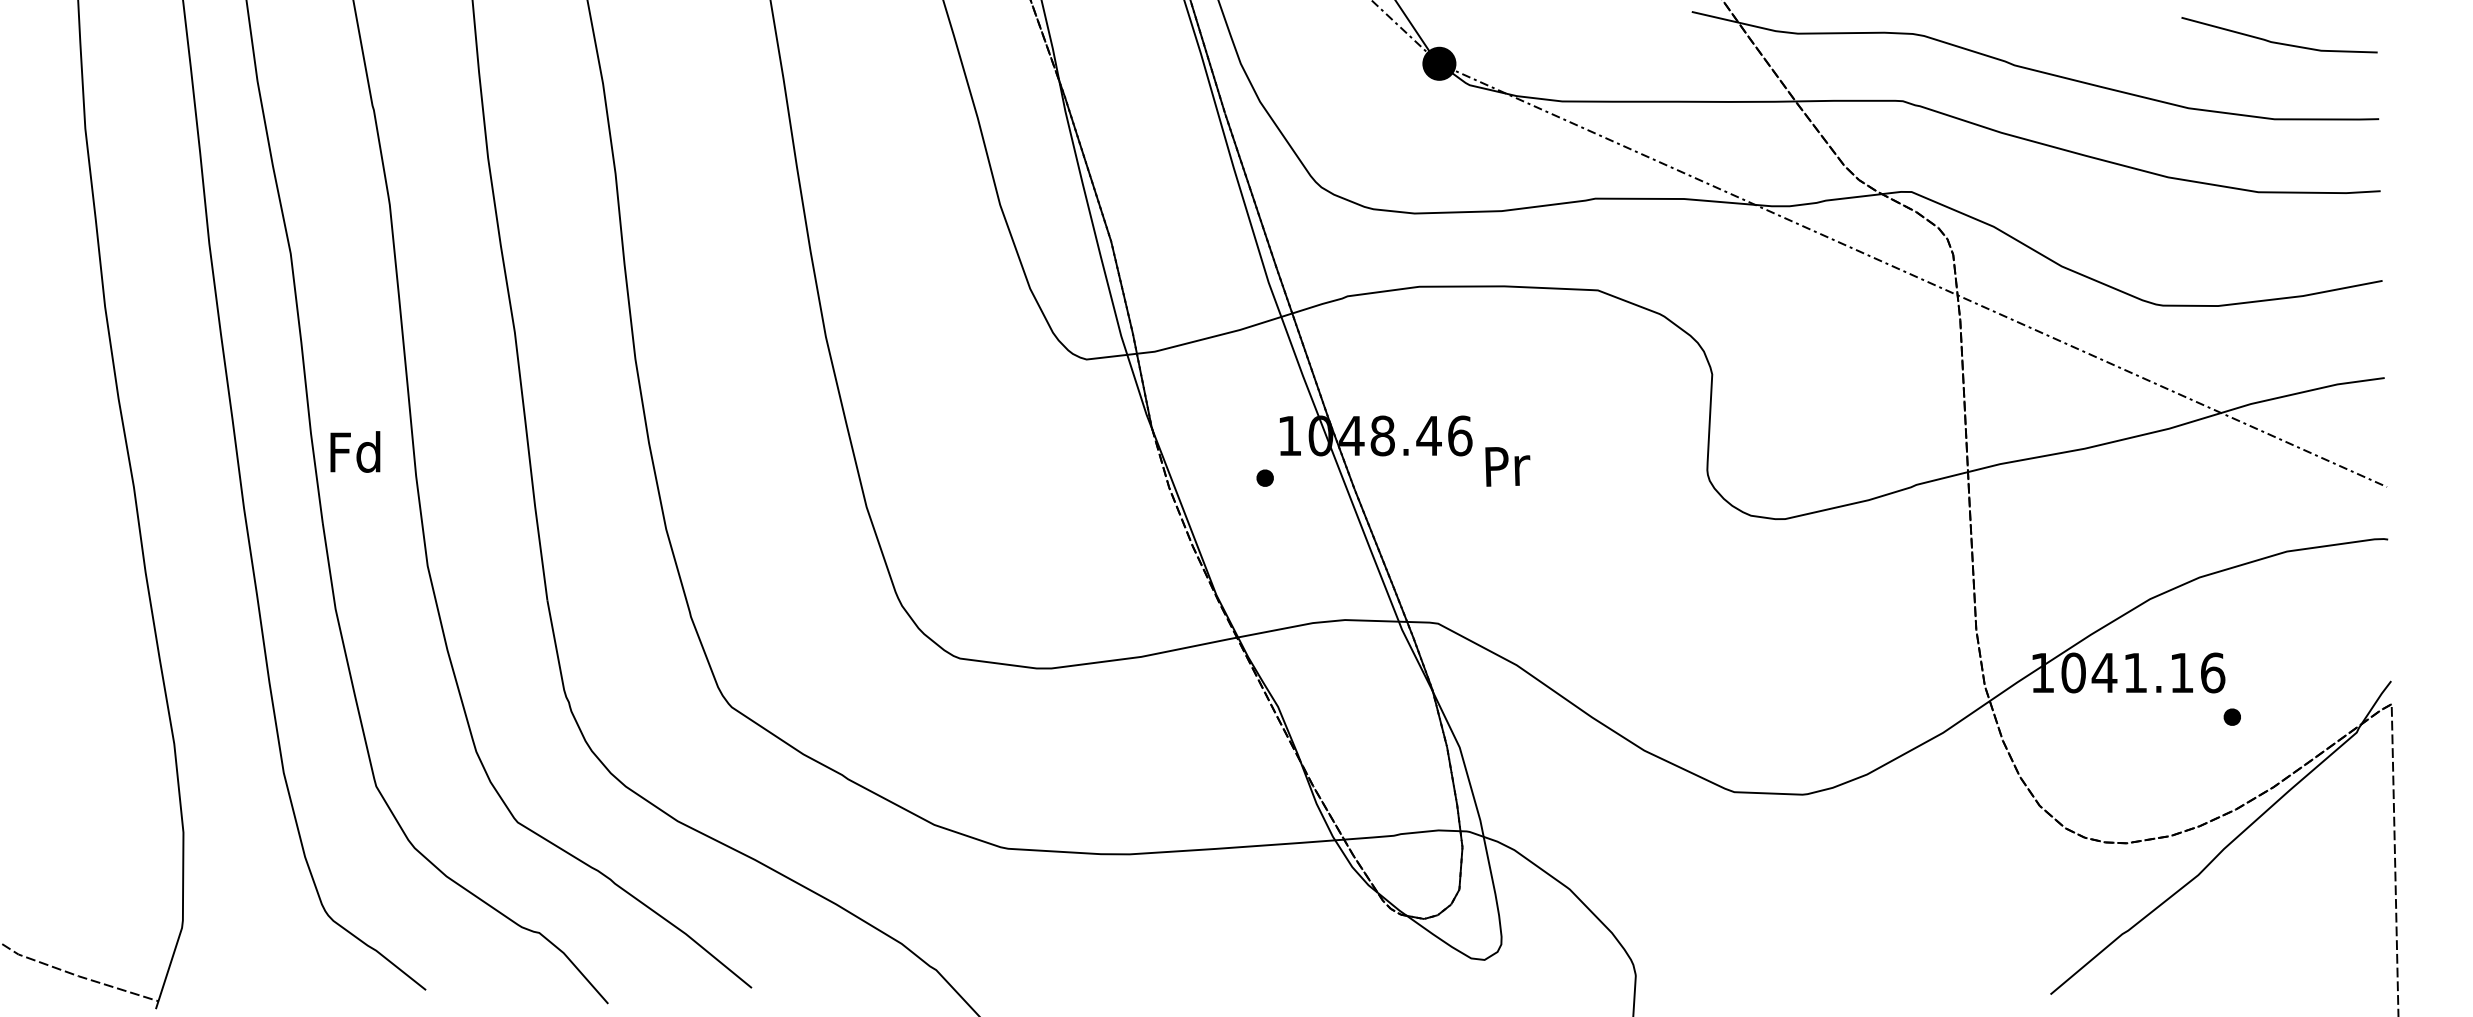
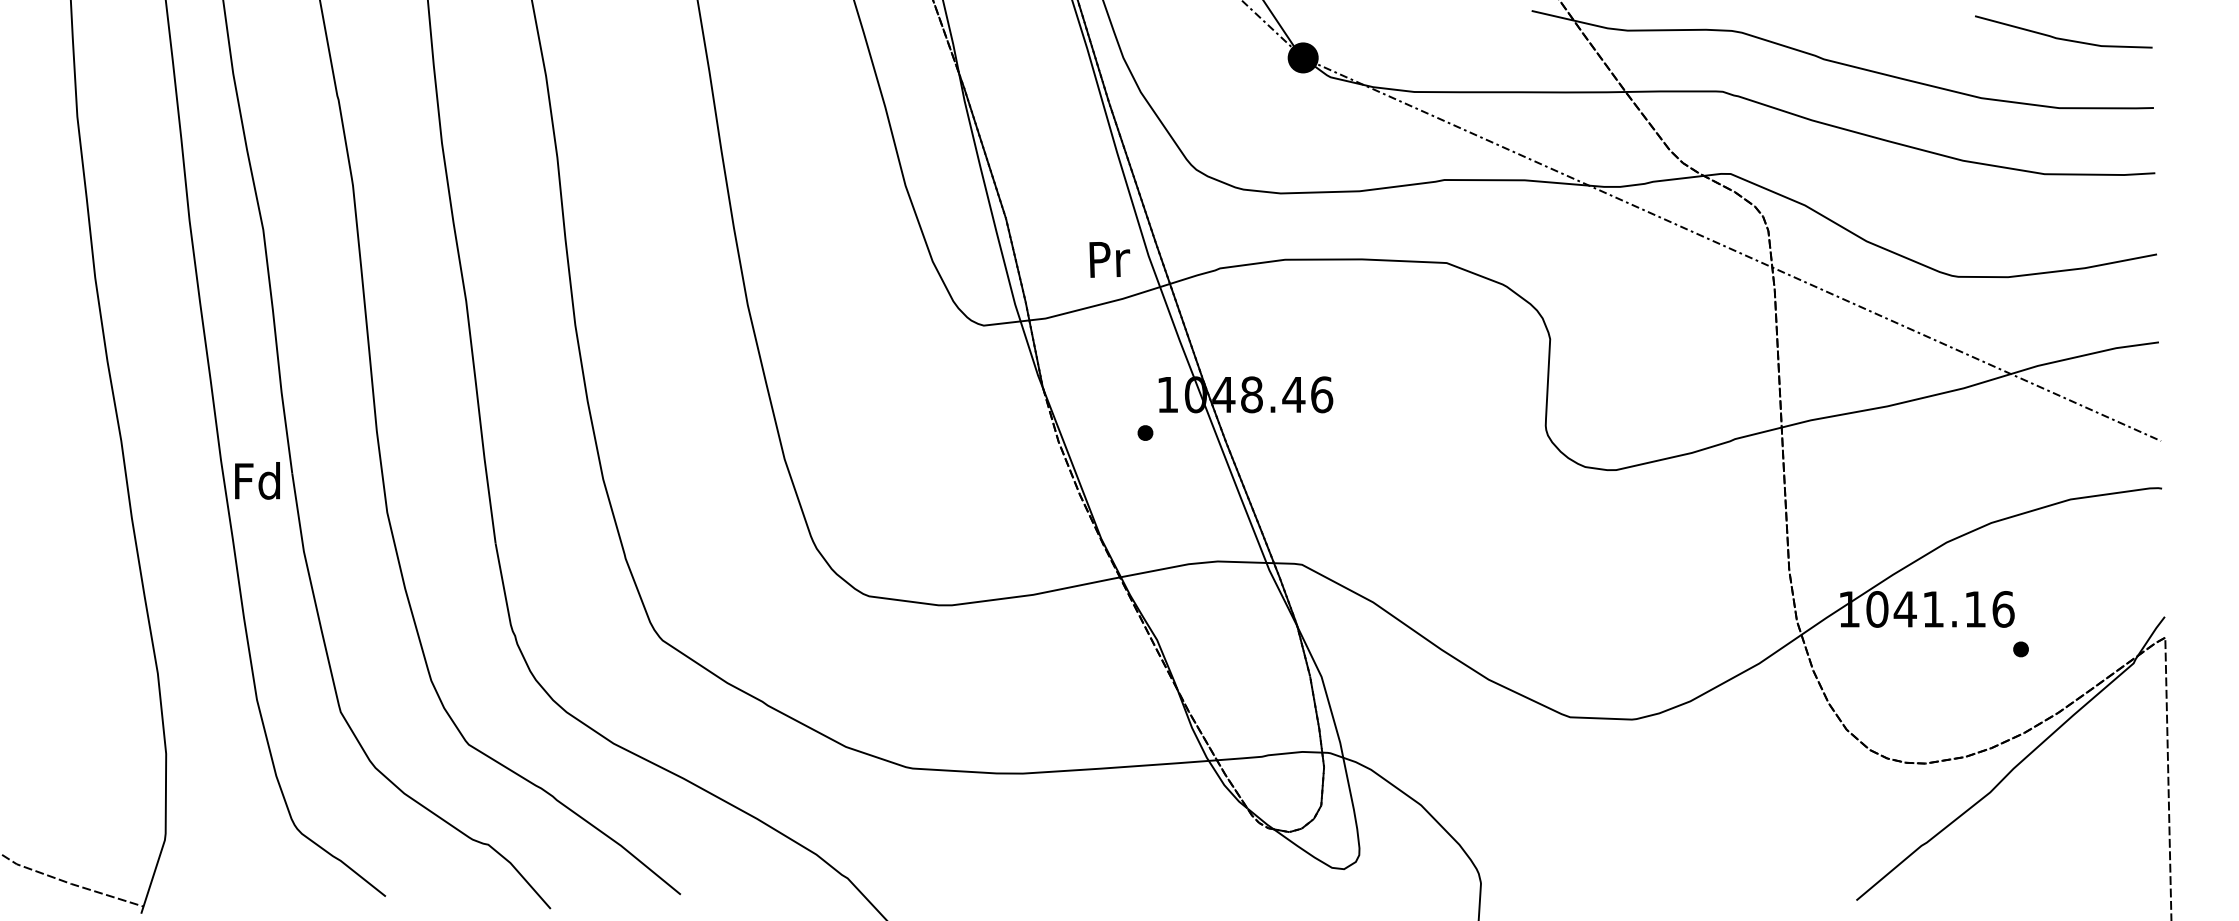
text: (355, 451) -> (257, 480), moved
text: (1507, 466) -> (1109, 259), moved

